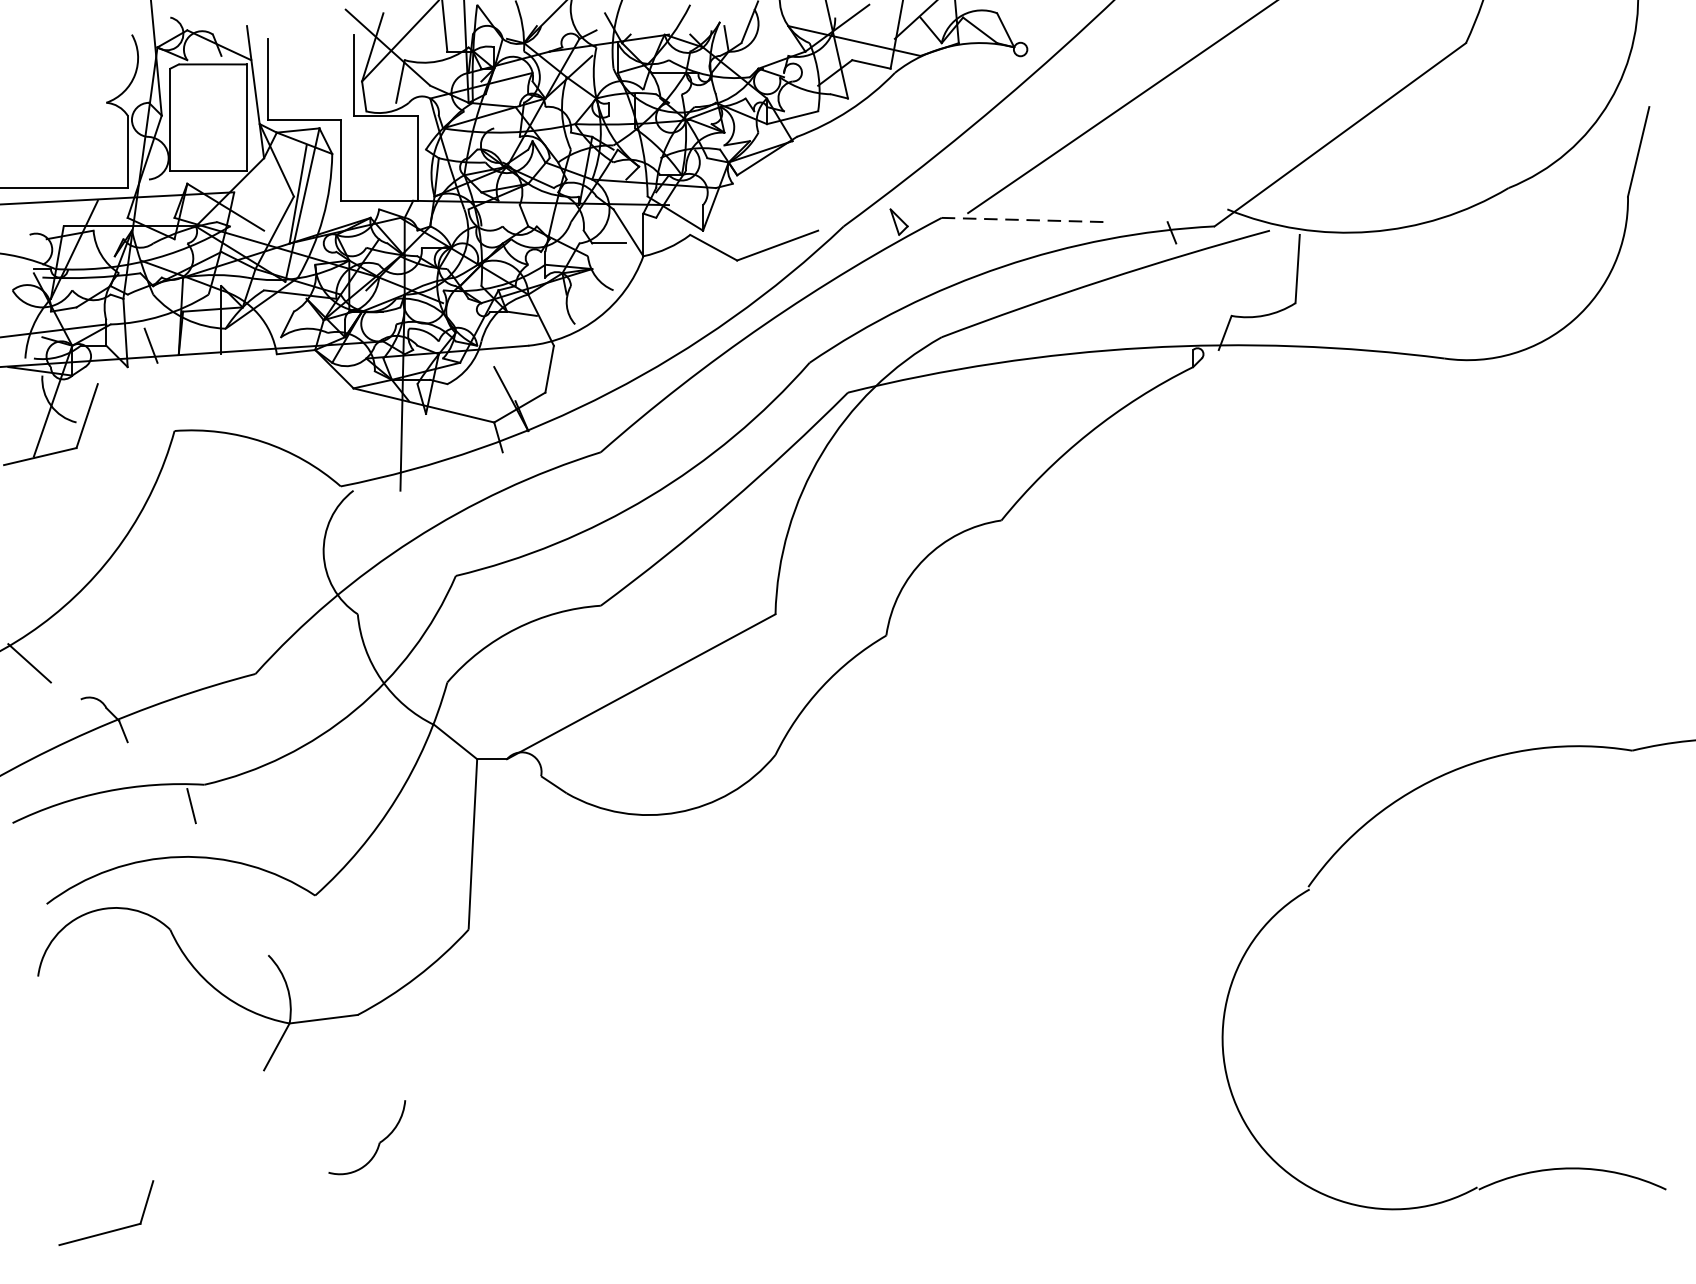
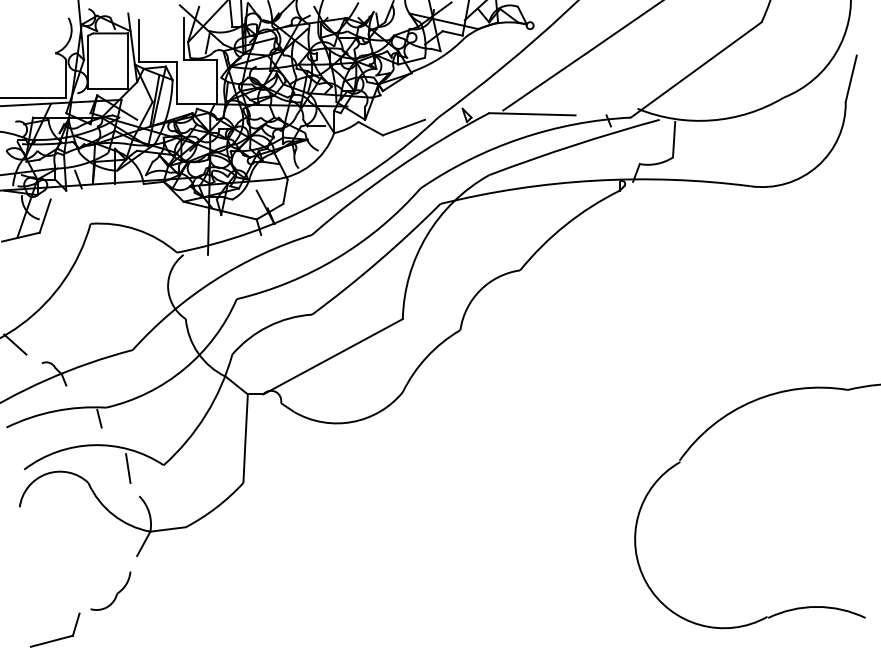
line: (1025, 220) -> (532, 114), dashed -> solid
line: (247, 901) -> (128, 468), added
part: (378, 1142) -> (116, 593), moved

